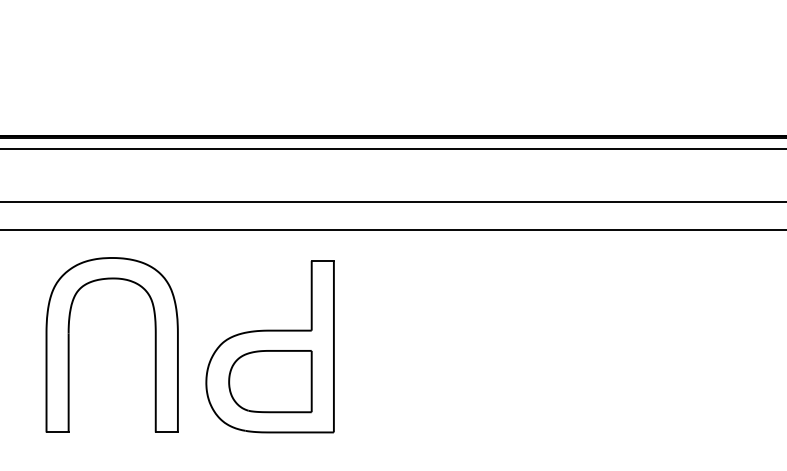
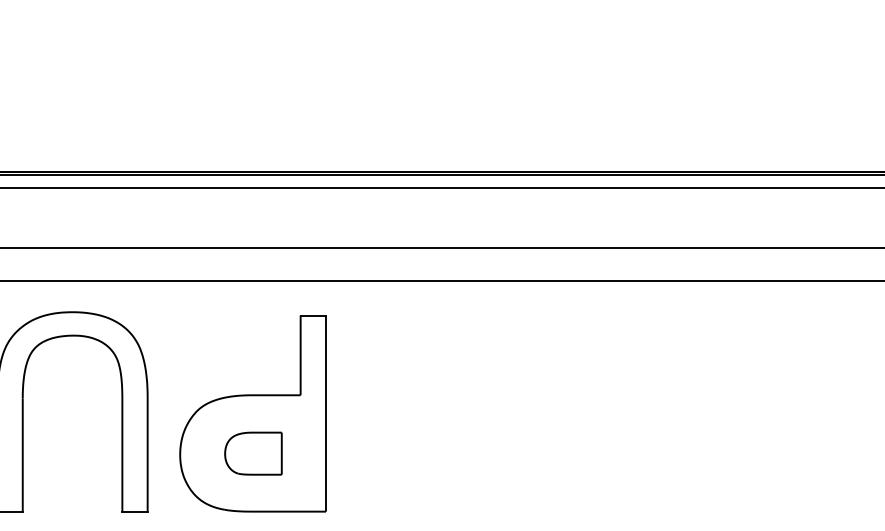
part: (270, 381) -> (253, 453), size x0.6

